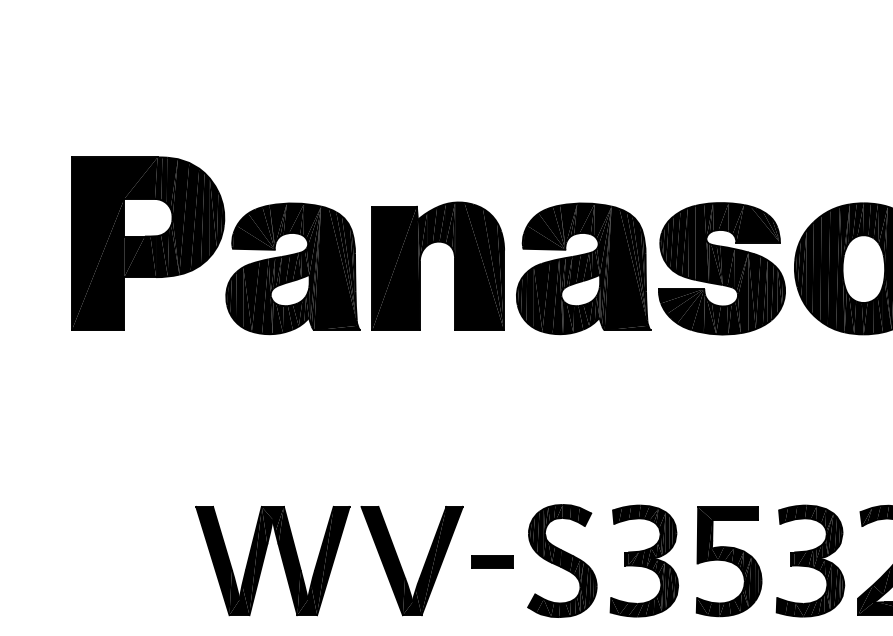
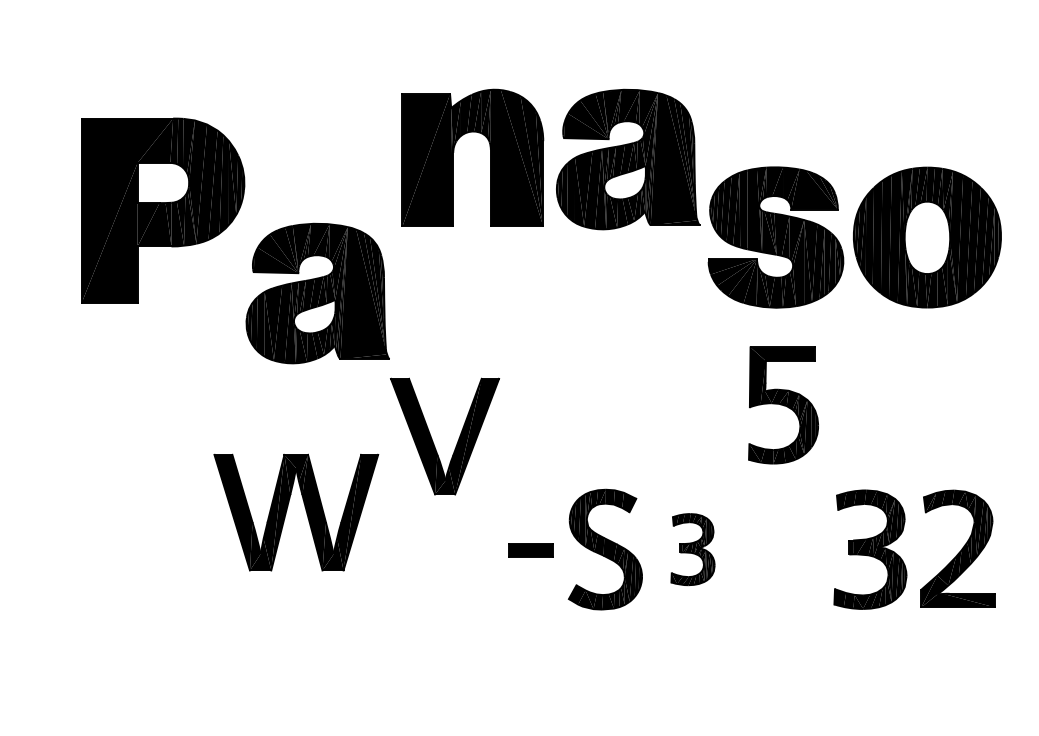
part: (454, 265) -> (490, 157), moved
part: (292, 268) -> (317, 293), moved
part: (583, 268) -> (628, 159), moved
part: (281, 559) -> (305, 511), moved
part: (643, 560) -> (692, 549), size x0.6
part: (729, 561) -> (783, 405), moved
part: (423, 564) -> (457, 440), moved

